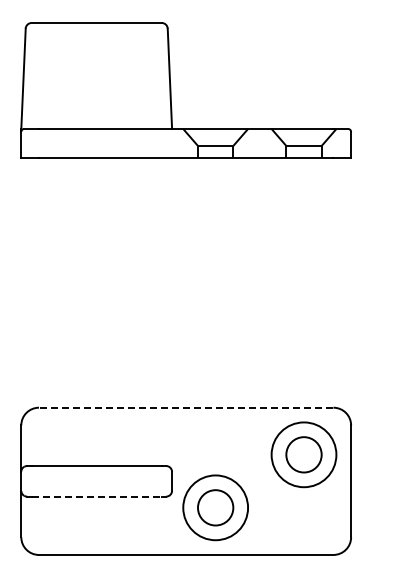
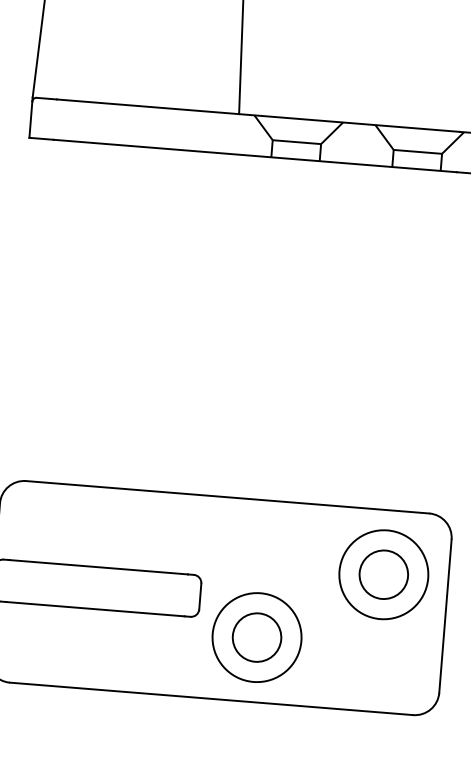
line: (185, 407) -> (226, 496), dashed -> solid
line: (97, 496) -> (96, 609), dashed -> solid

